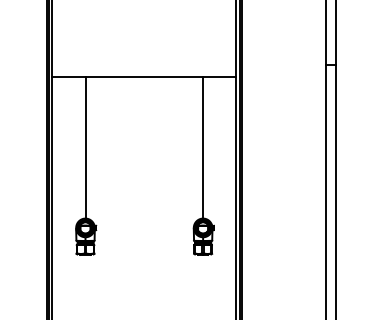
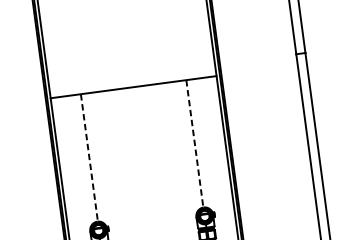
line: (85, 148) -> (89, 158), solid -> dashed
line: (202, 148) -> (194, 144), solid -> dashed

